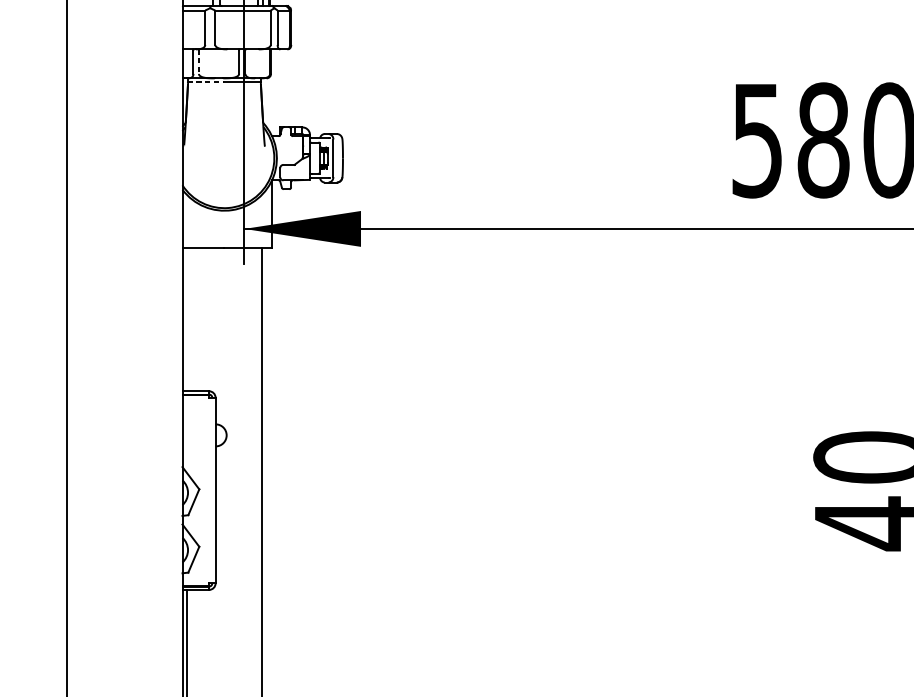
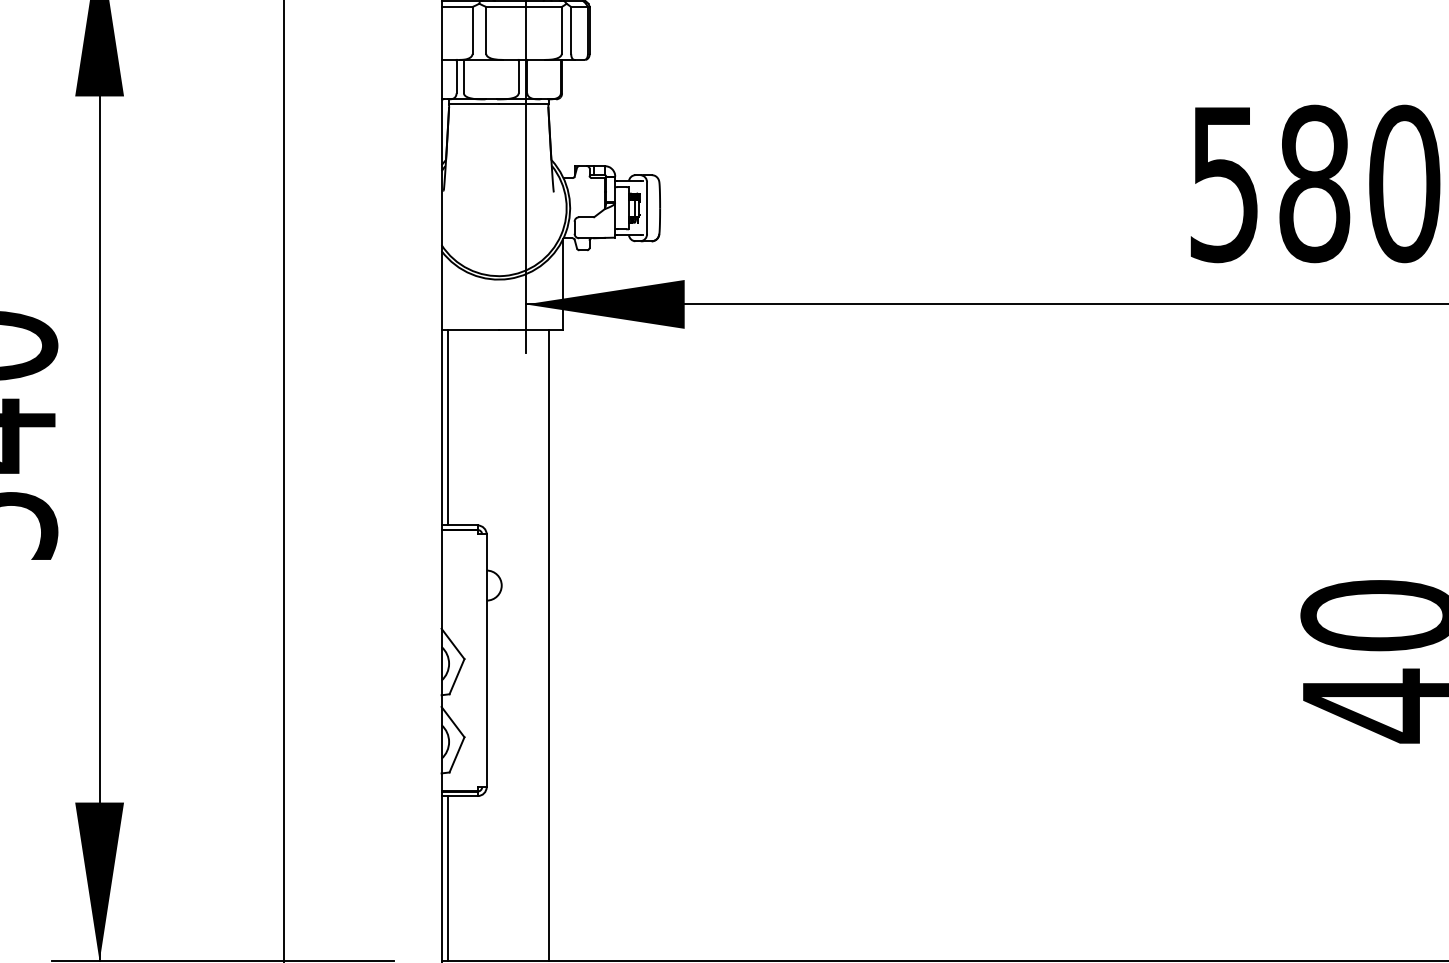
line: (198, 61) -> (463, 76), dashed -> solid
line: (205, 82) -> (473, 104), dashed -> solid
line: (187, 319) -> (448, 427), added

